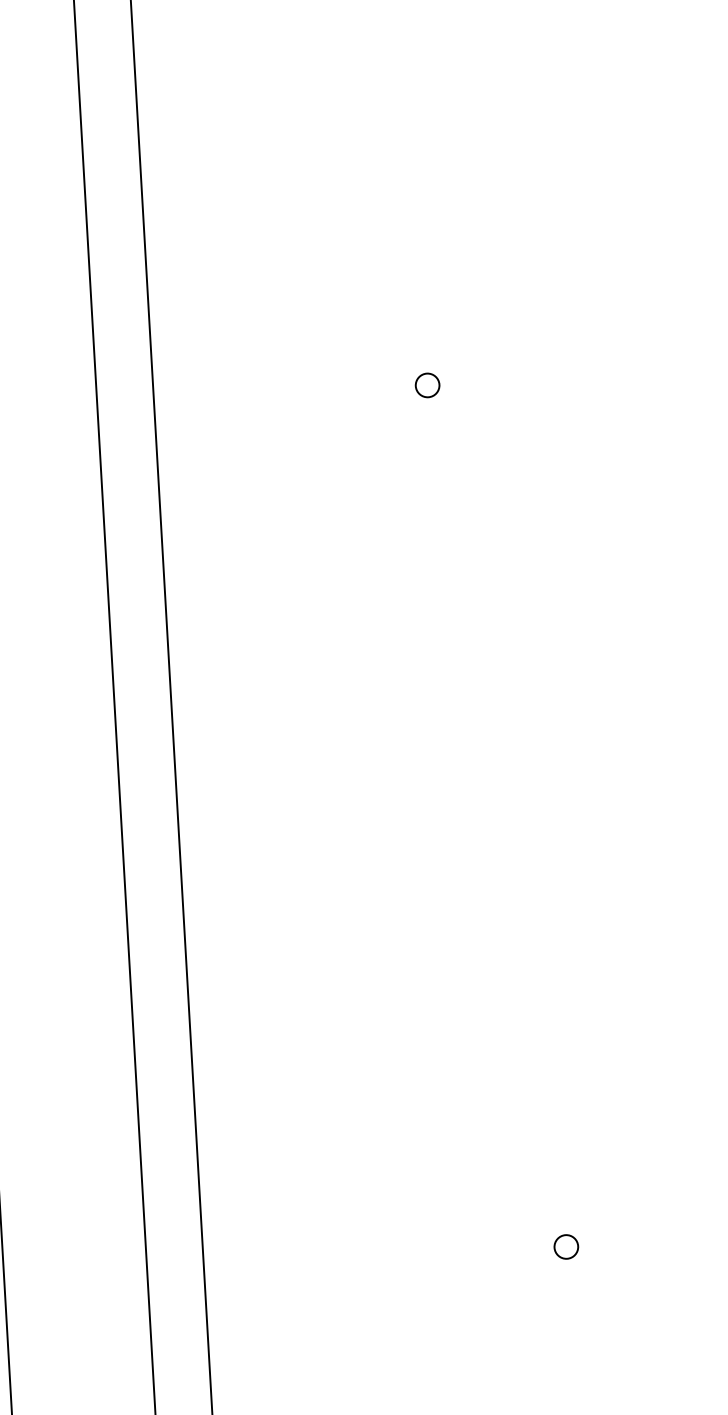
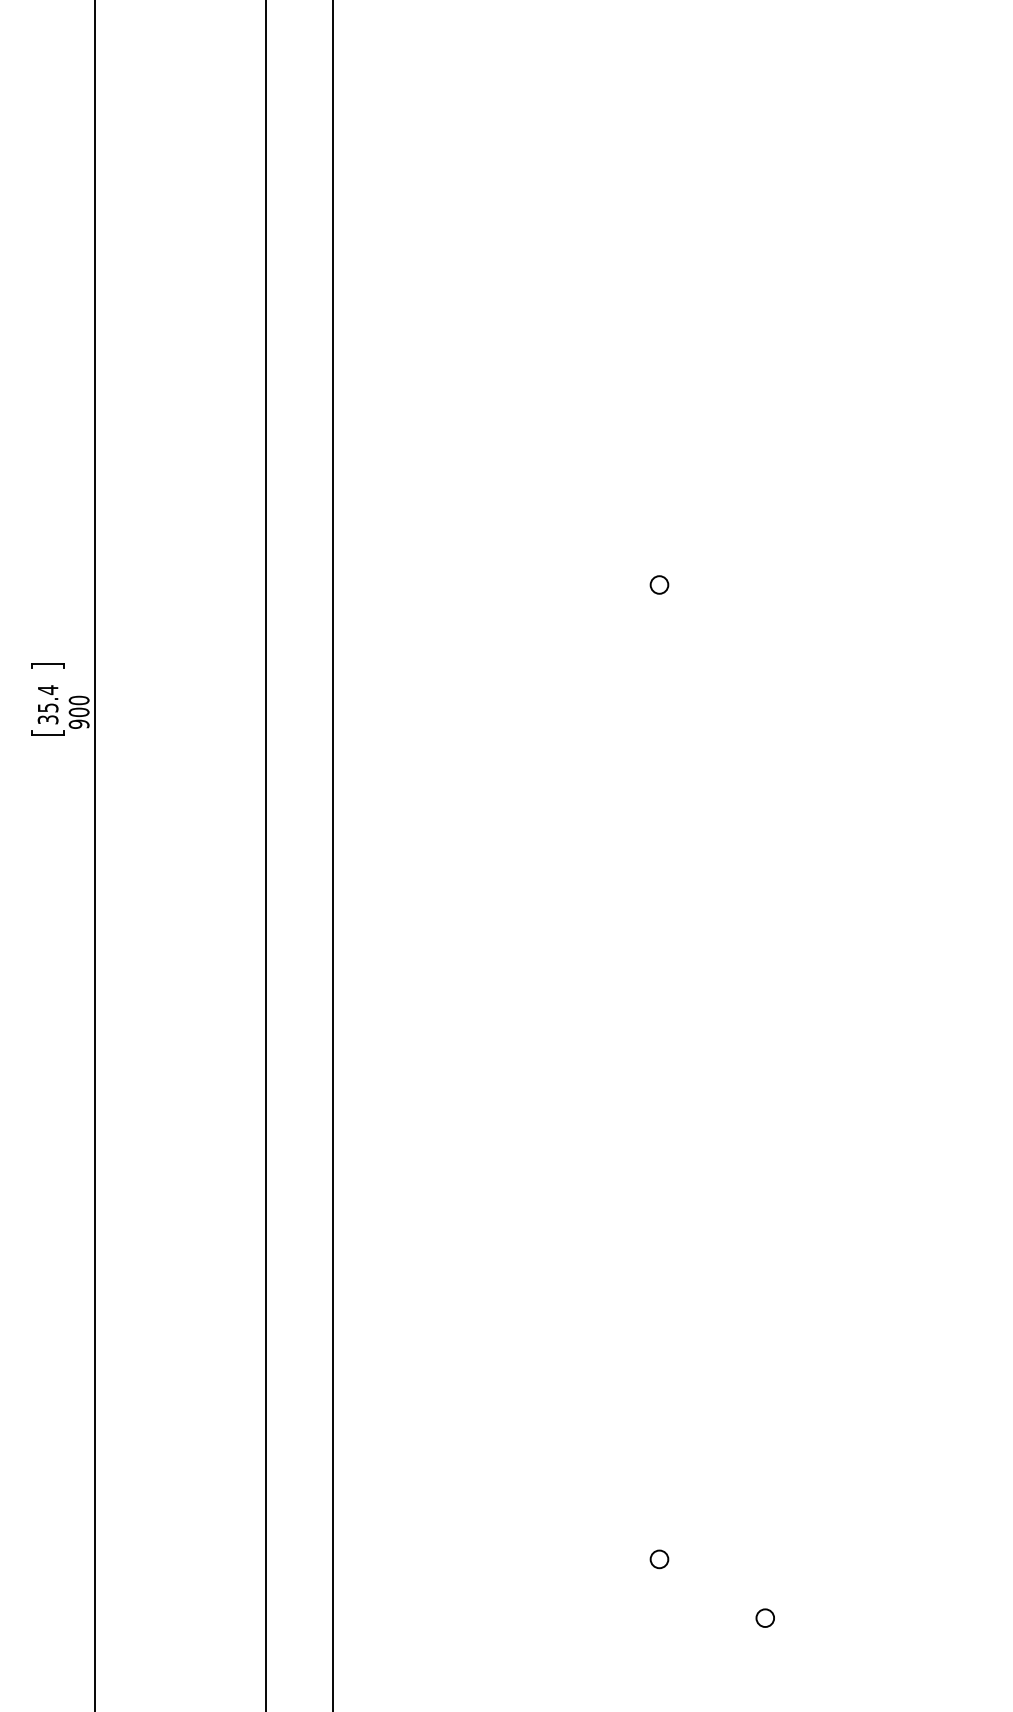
circle: (427, 385) -> (659, 584), size x0.62
circle: (474, 1202) -> (659, 1559), added
circle: (566, 1247) -> (765, 1618), size x0.62

